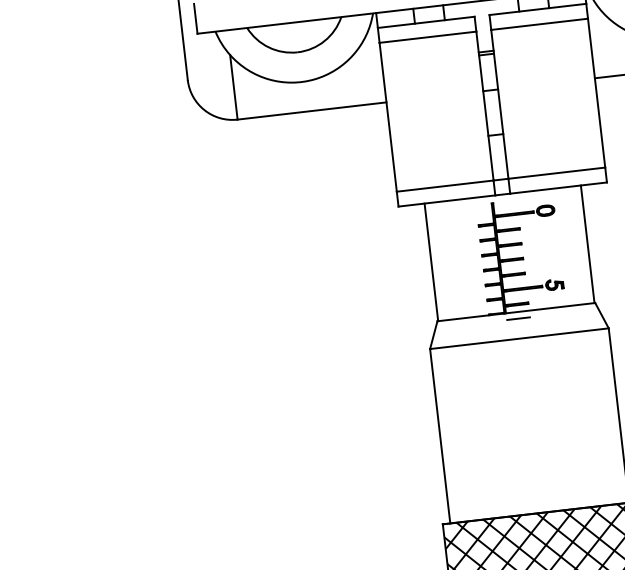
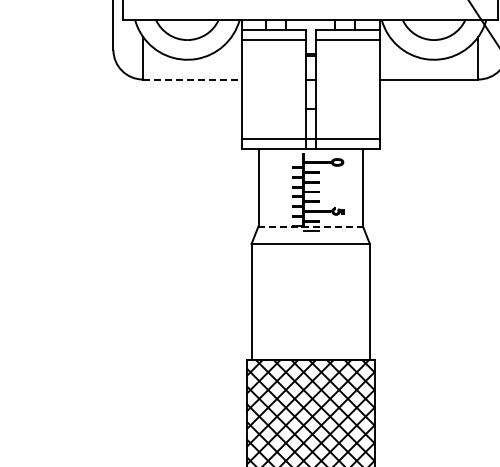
line: (312, 110) -> (192, 79), solid -> dashed
line: (517, 311) -> (311, 226), solid -> dashed

